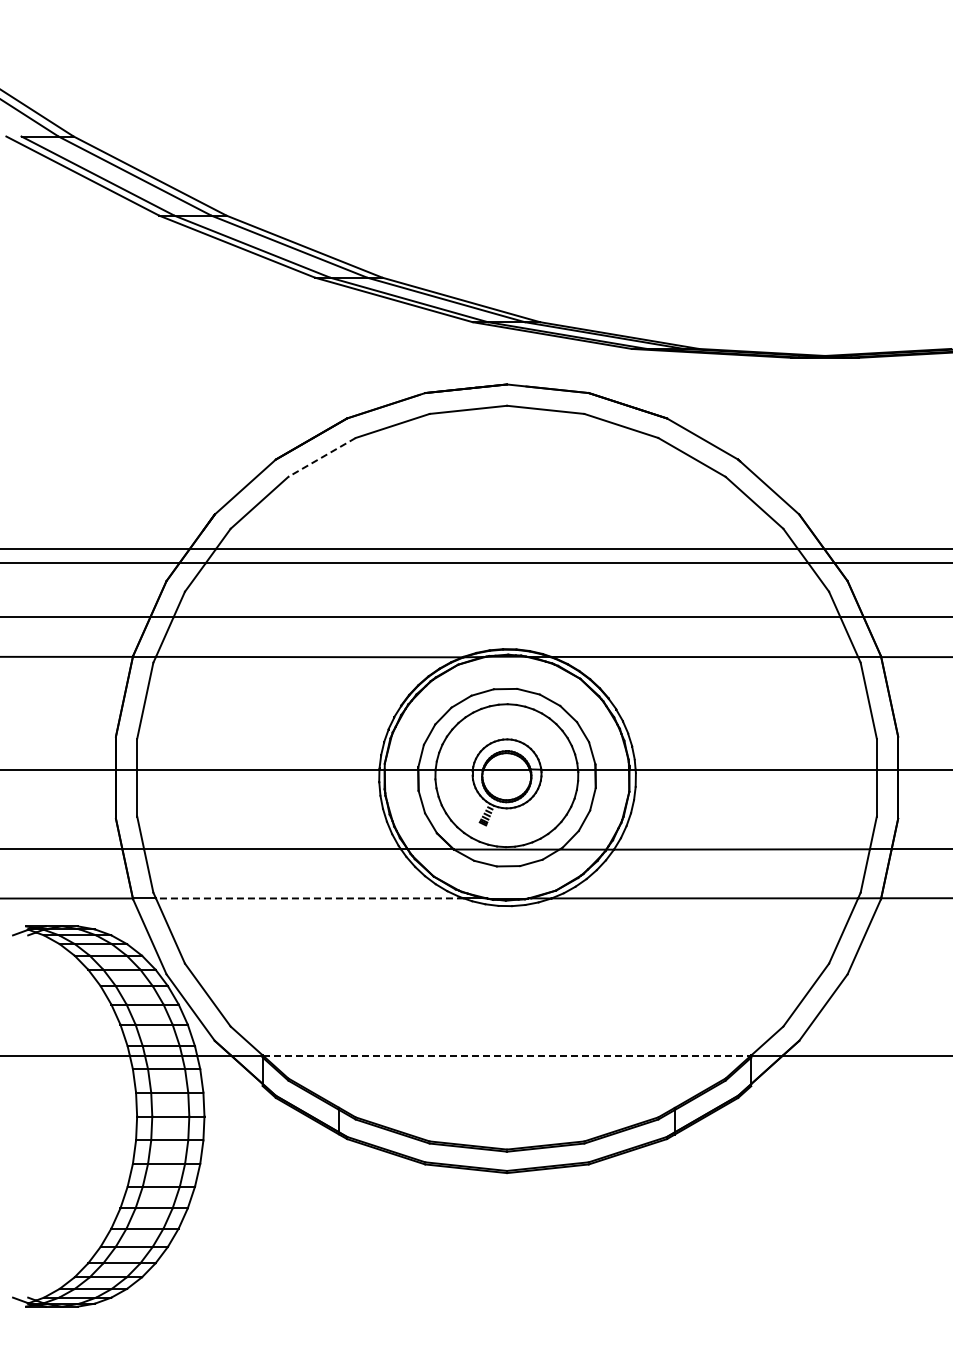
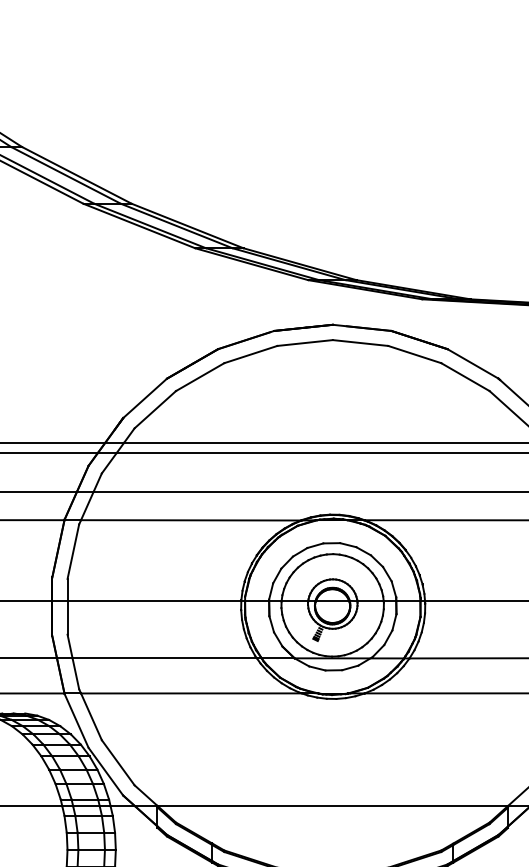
line: (322, 457) -> (200, 377), dashed -> solid
line: (309, 898) -> (191, 693), dashed -> solid
line: (507, 1055) -> (333, 806), dashed -> solid

